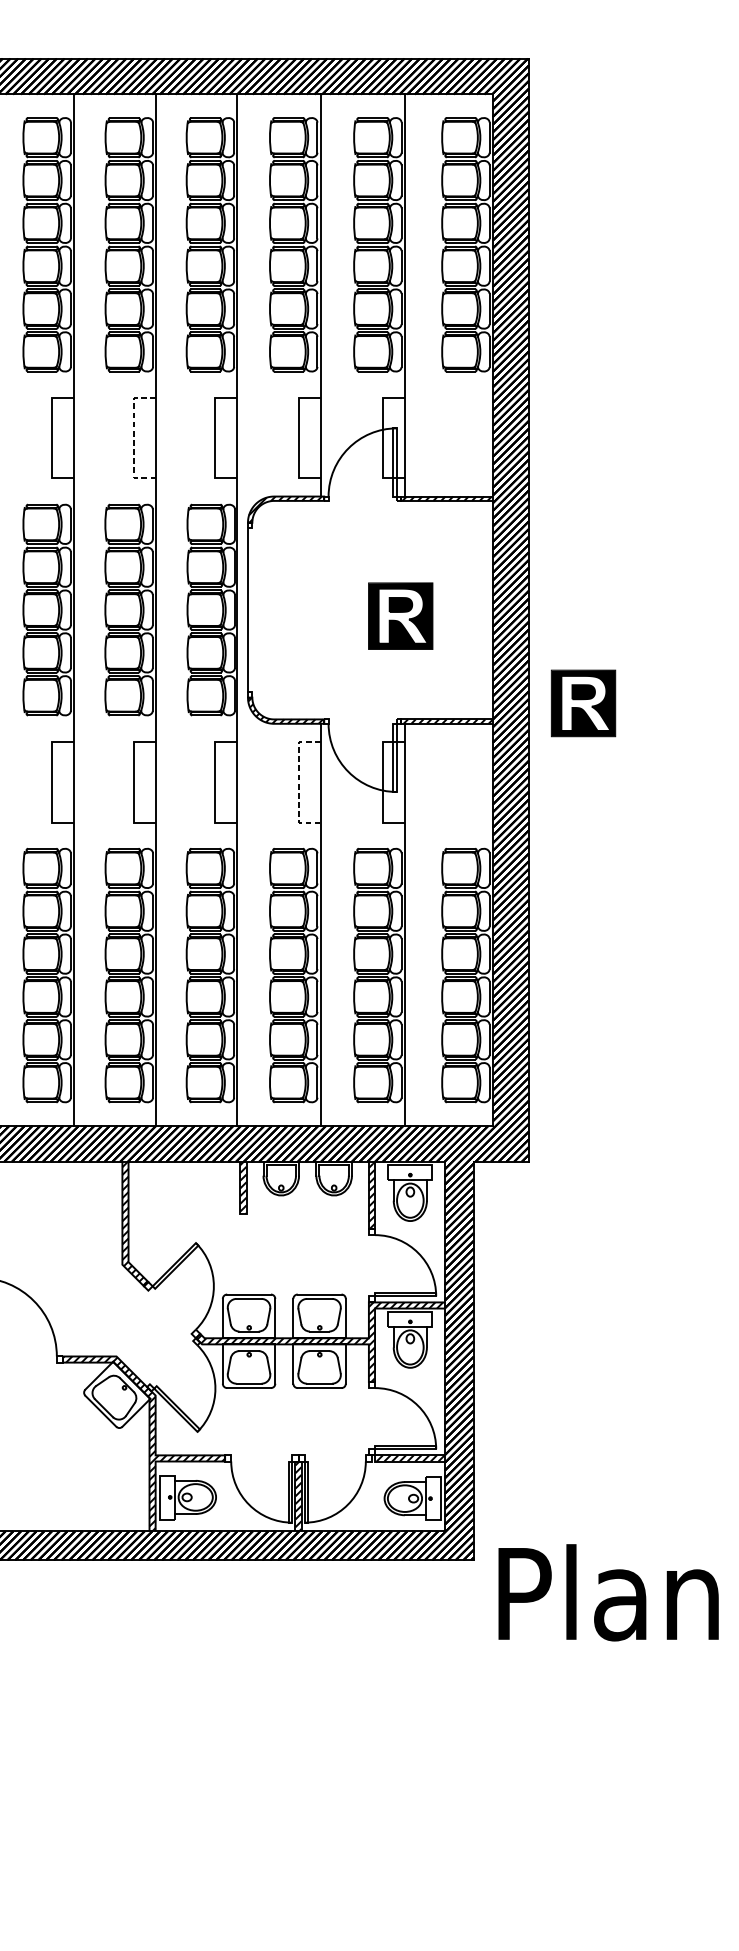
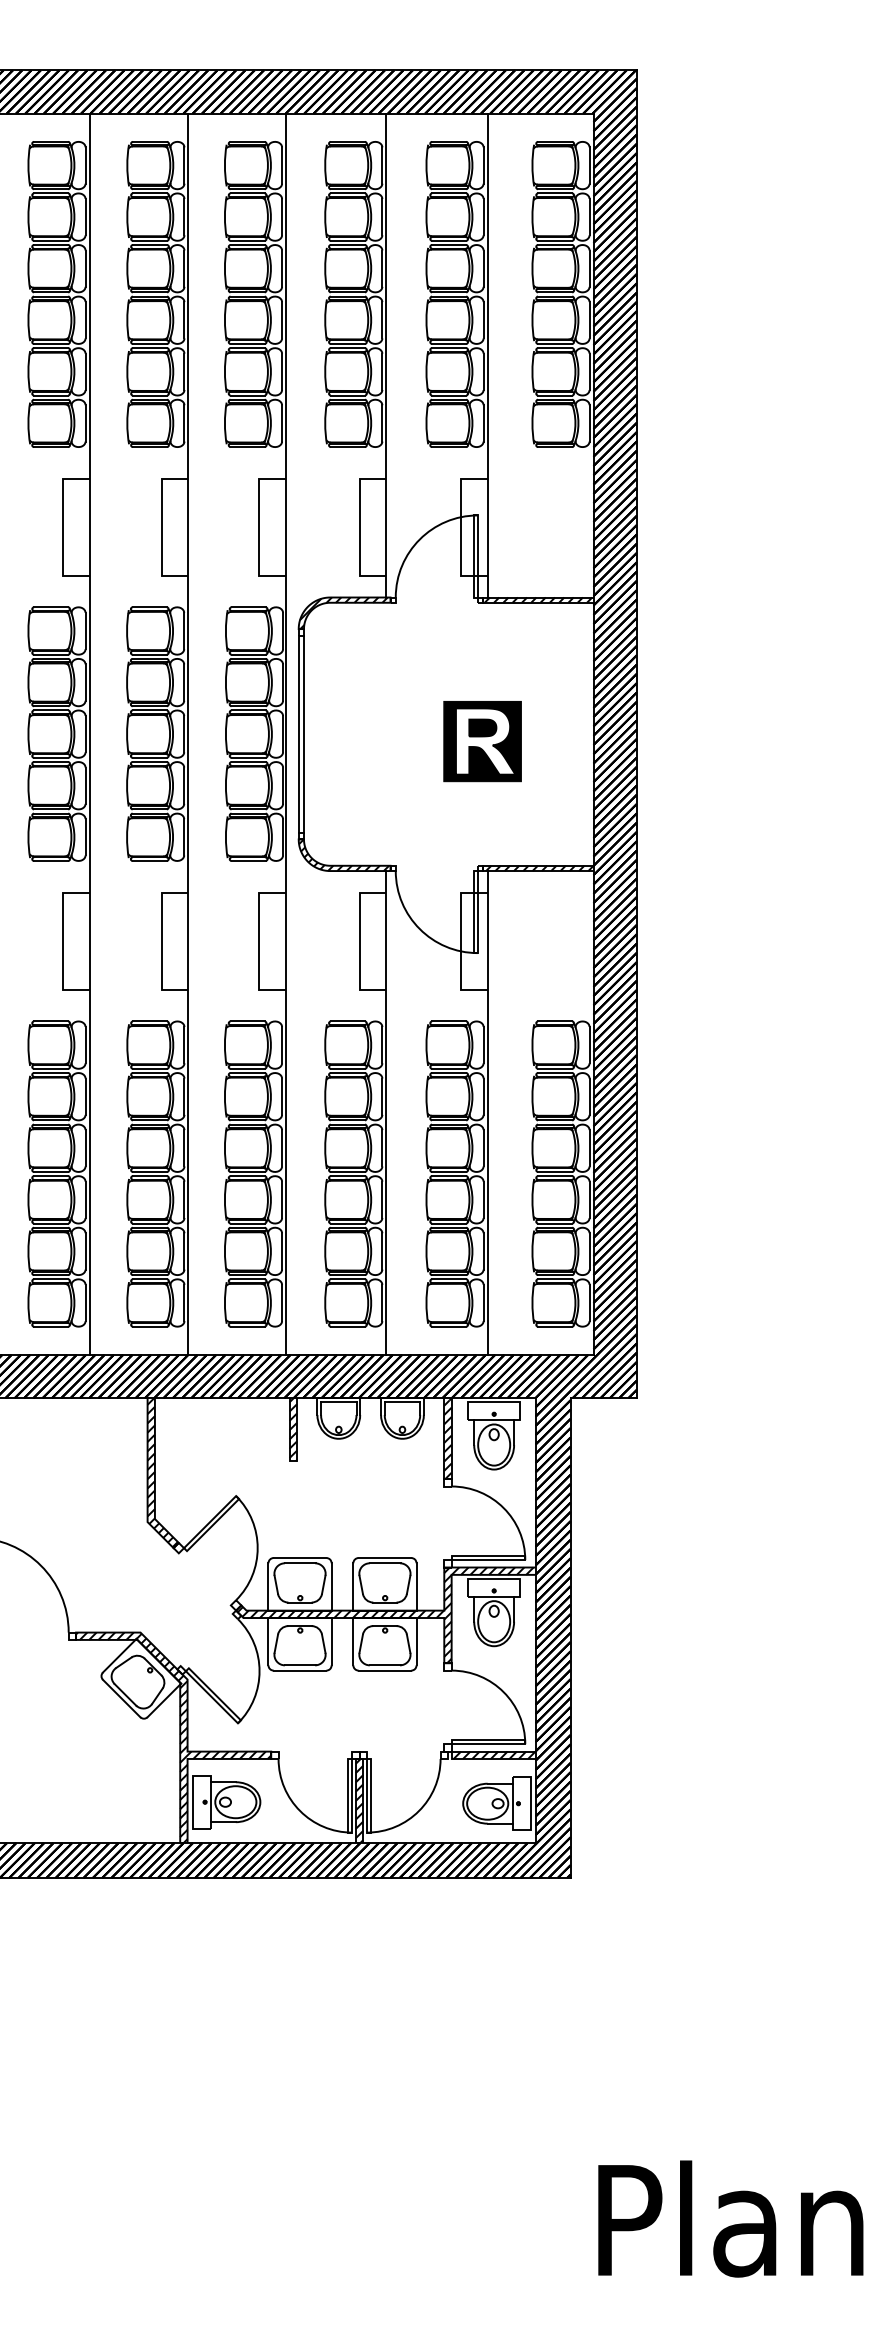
line: (133, 438) -> (161, 527), dashed -> solid
line: (252, 609) -> (304, 733), added
part: (583, 703) -> (702, 846), removed
line: (298, 782) -> (359, 941), dashed -> solid
text: (608, 1592) -> (730, 2218), moved

